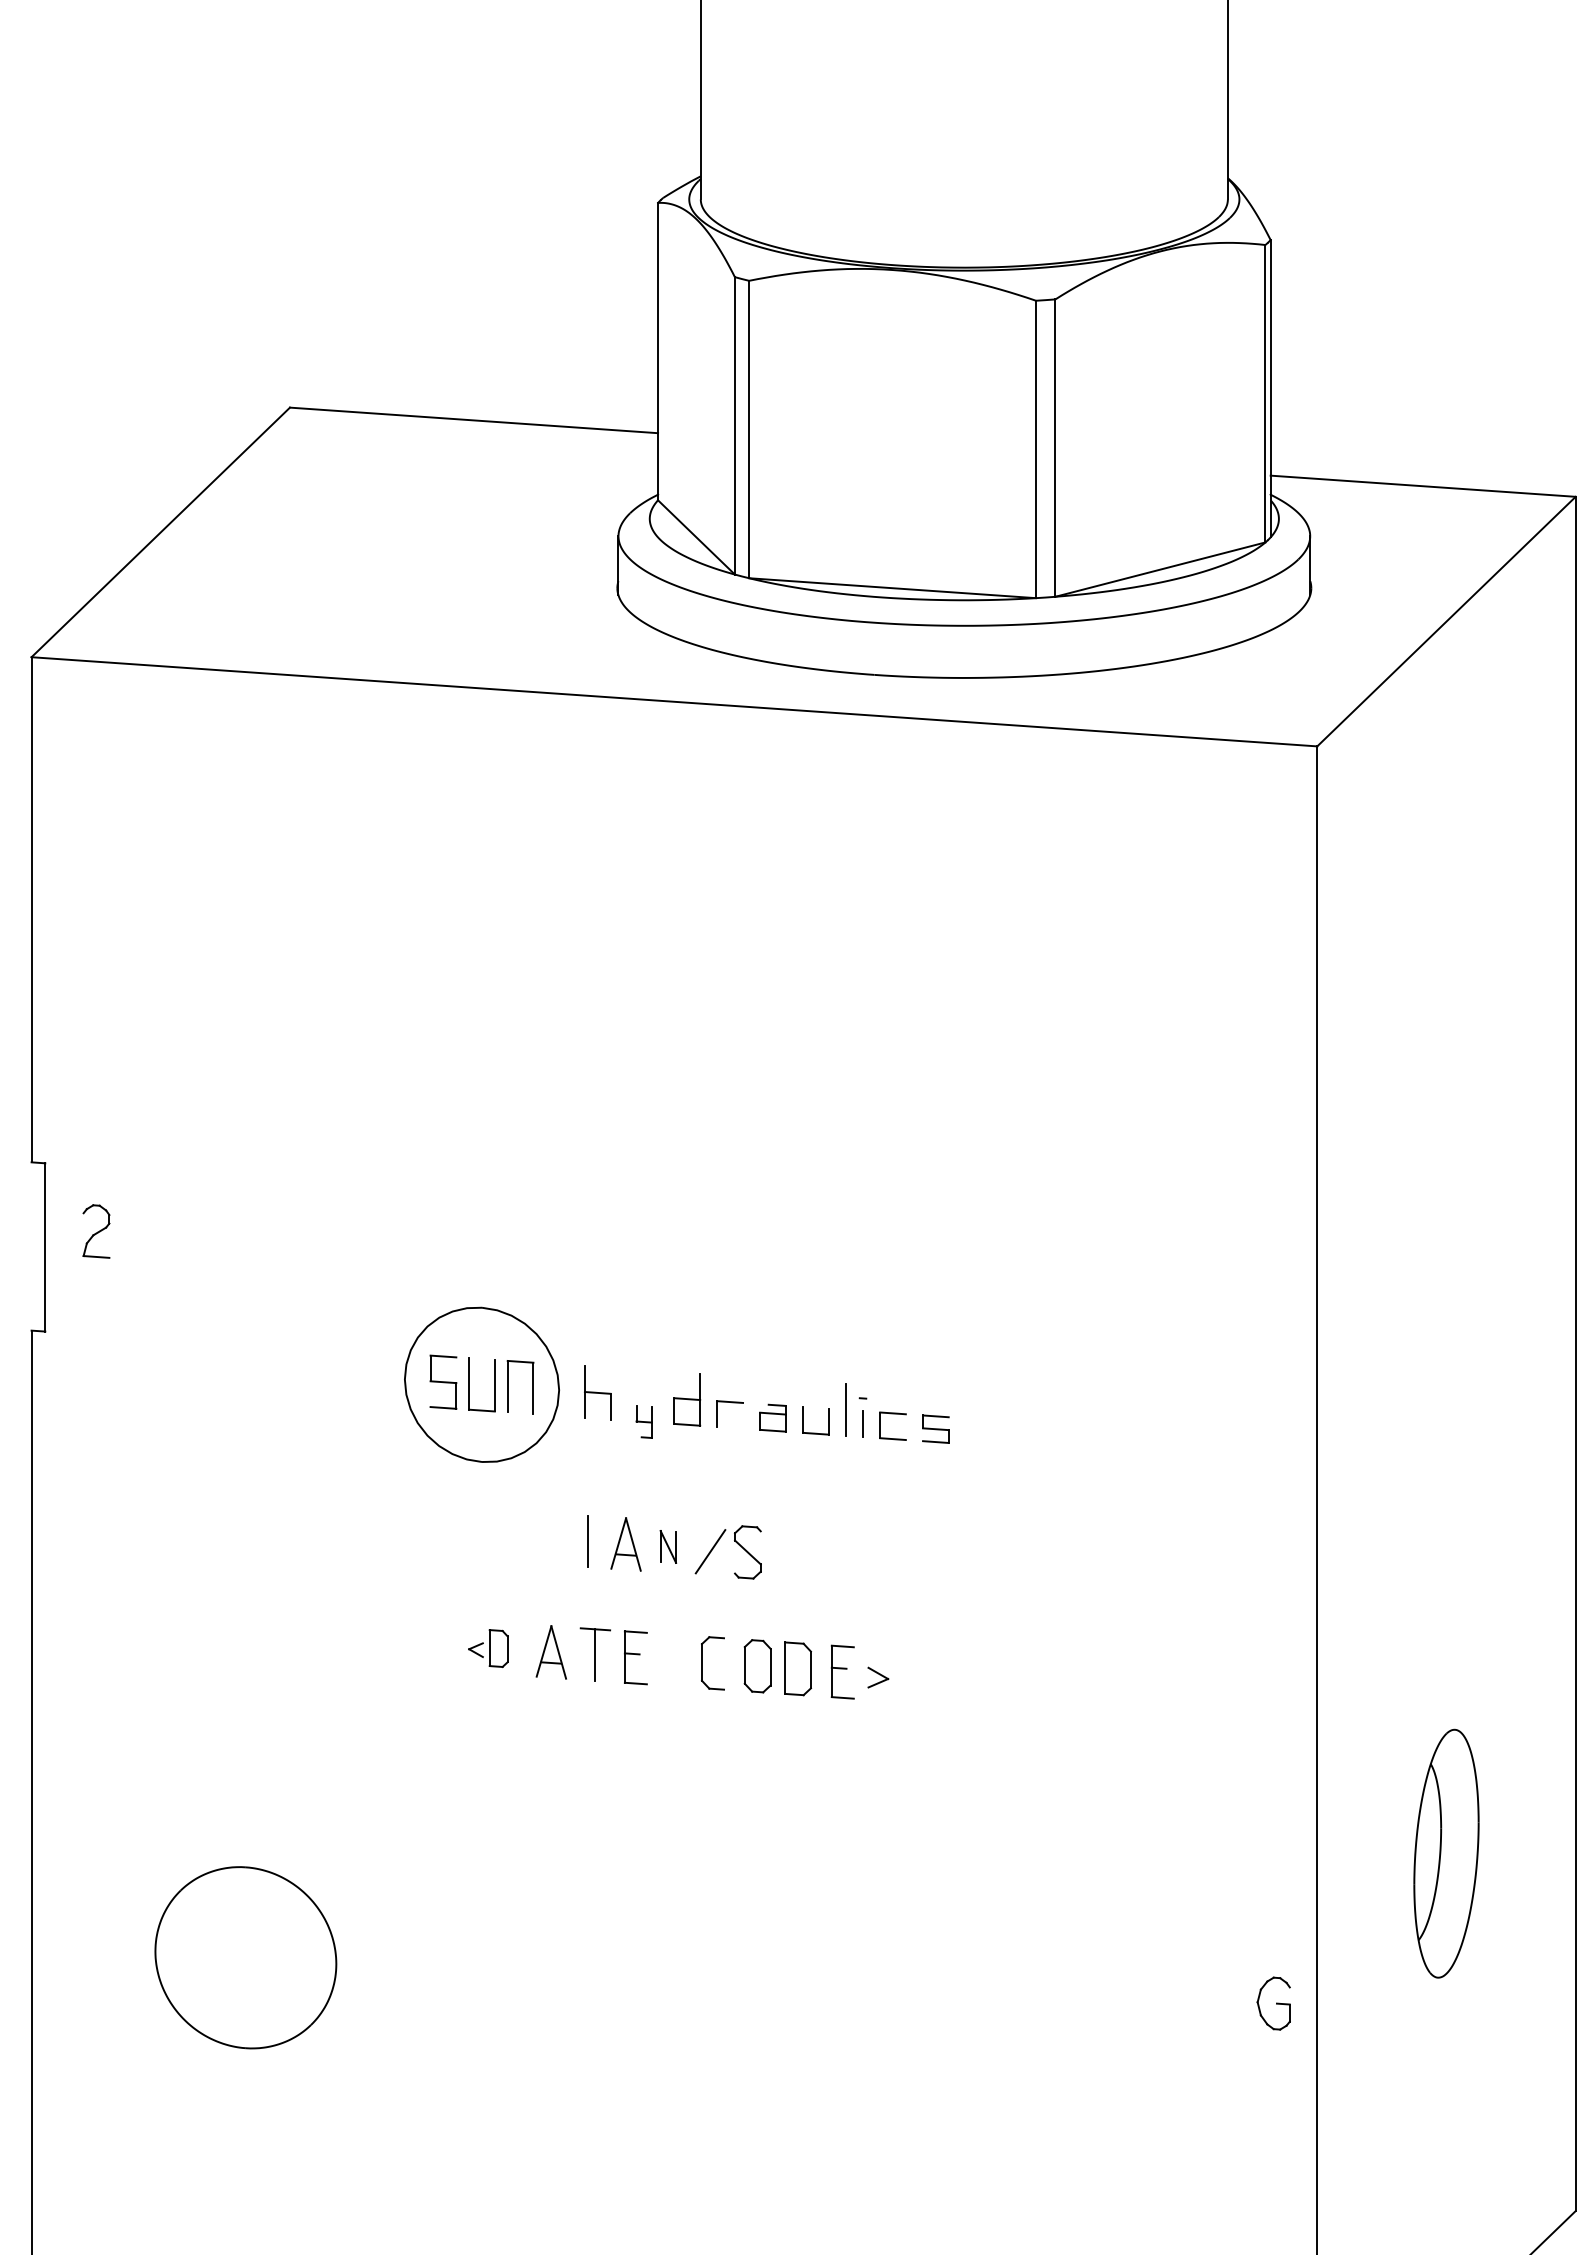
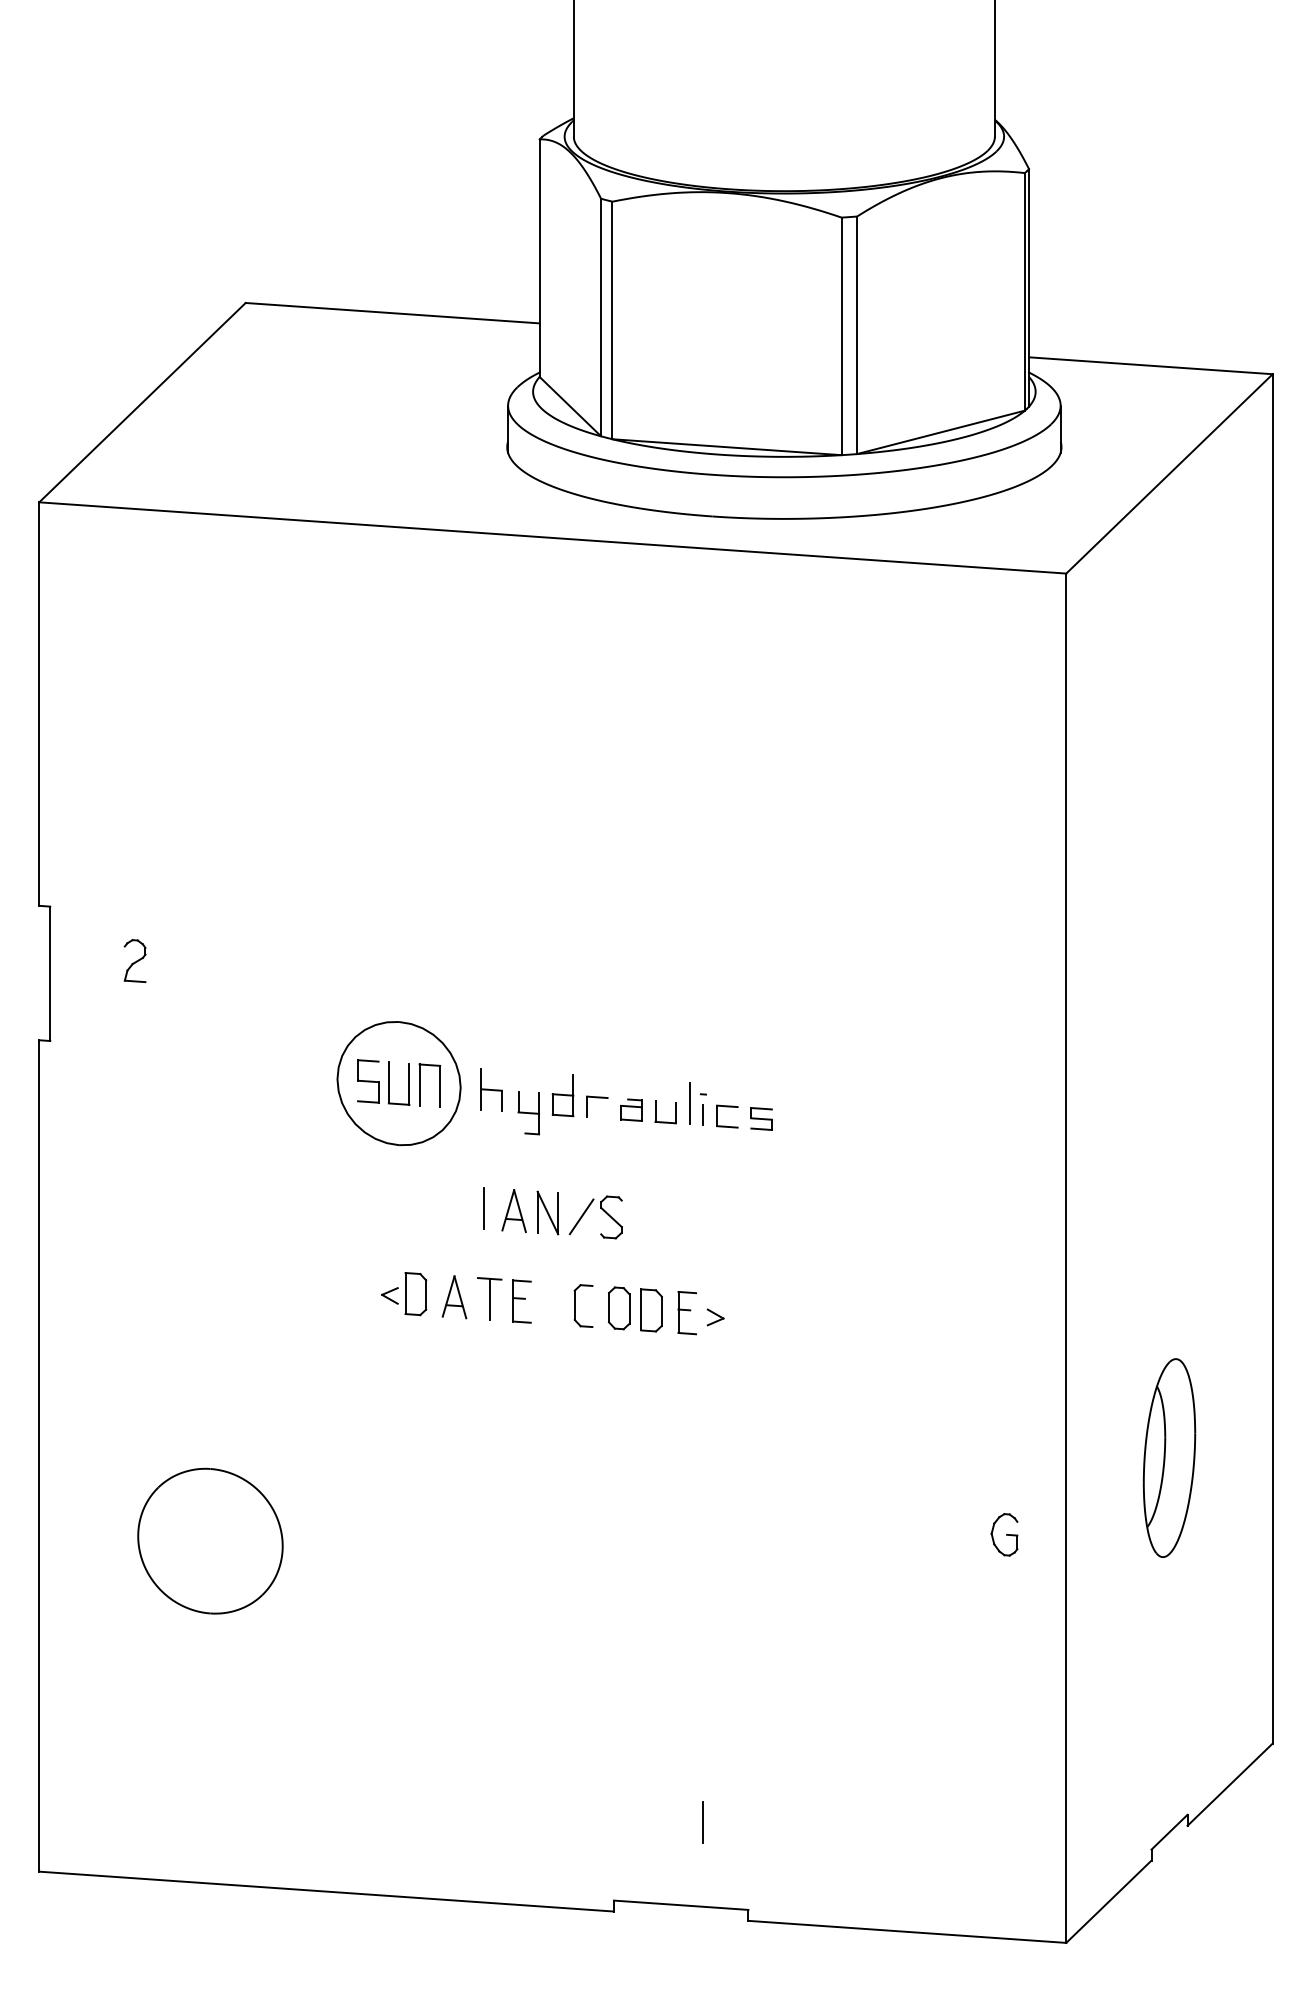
part: (95, 1230) -> (134, 960), moved
part: (644, 1422) -> (528, 1113), size x1.67
part: (667, 1546) -> (547, 1212), size x1.67
part: (488, 1648) -> (404, 1294), size x1.43
part: (1273, 2003) -> (1004, 1534), moved

